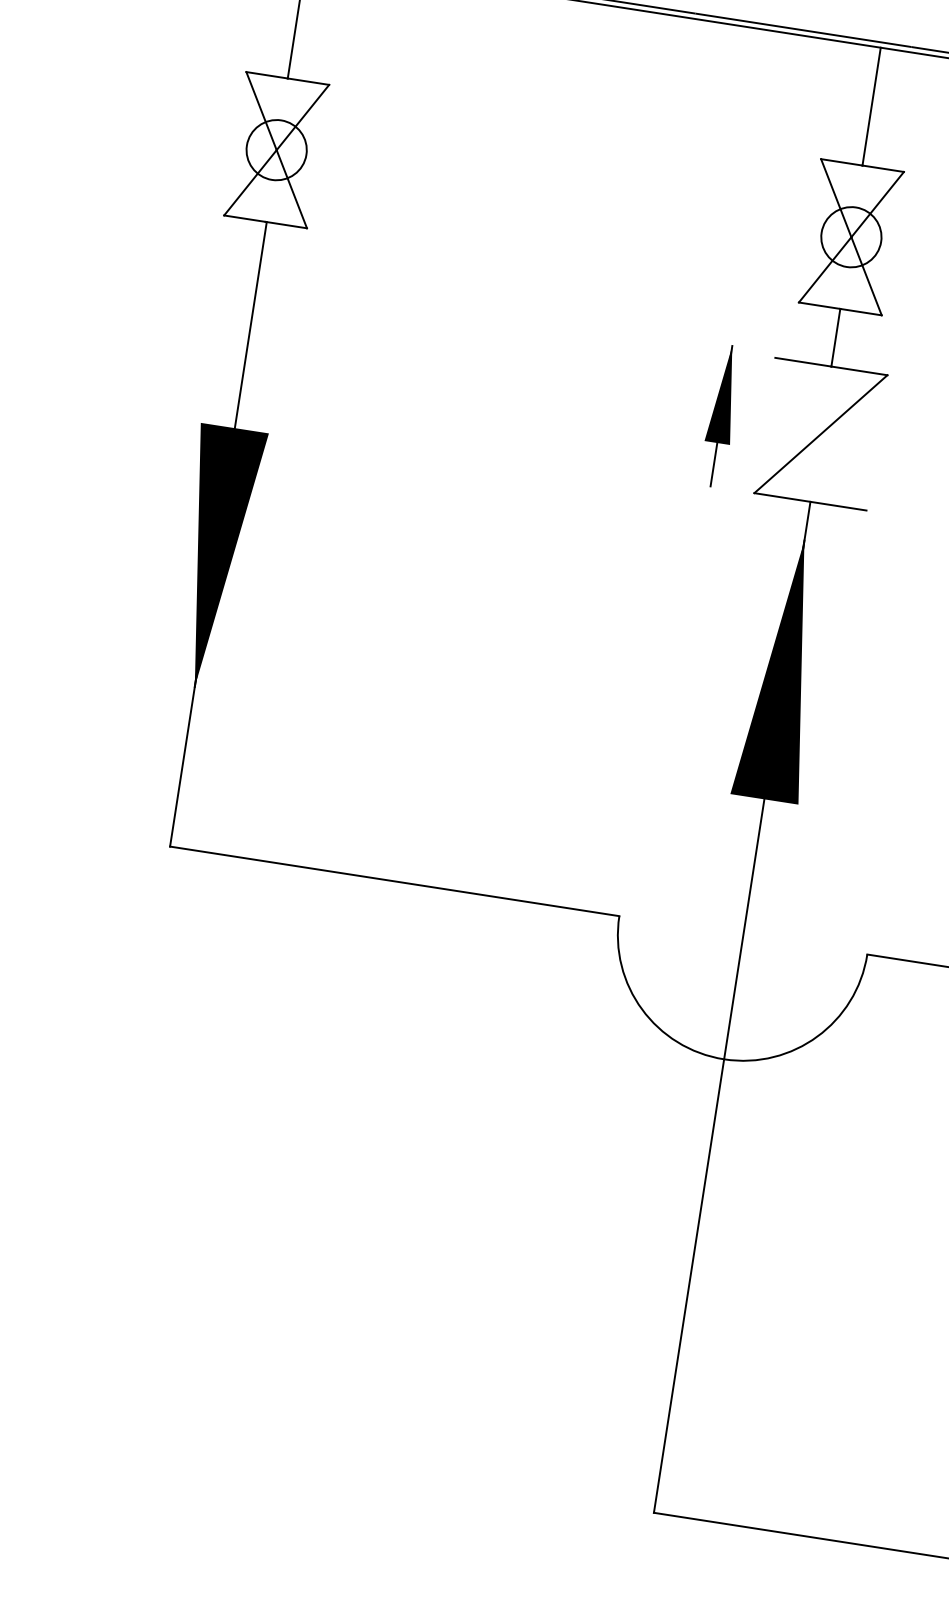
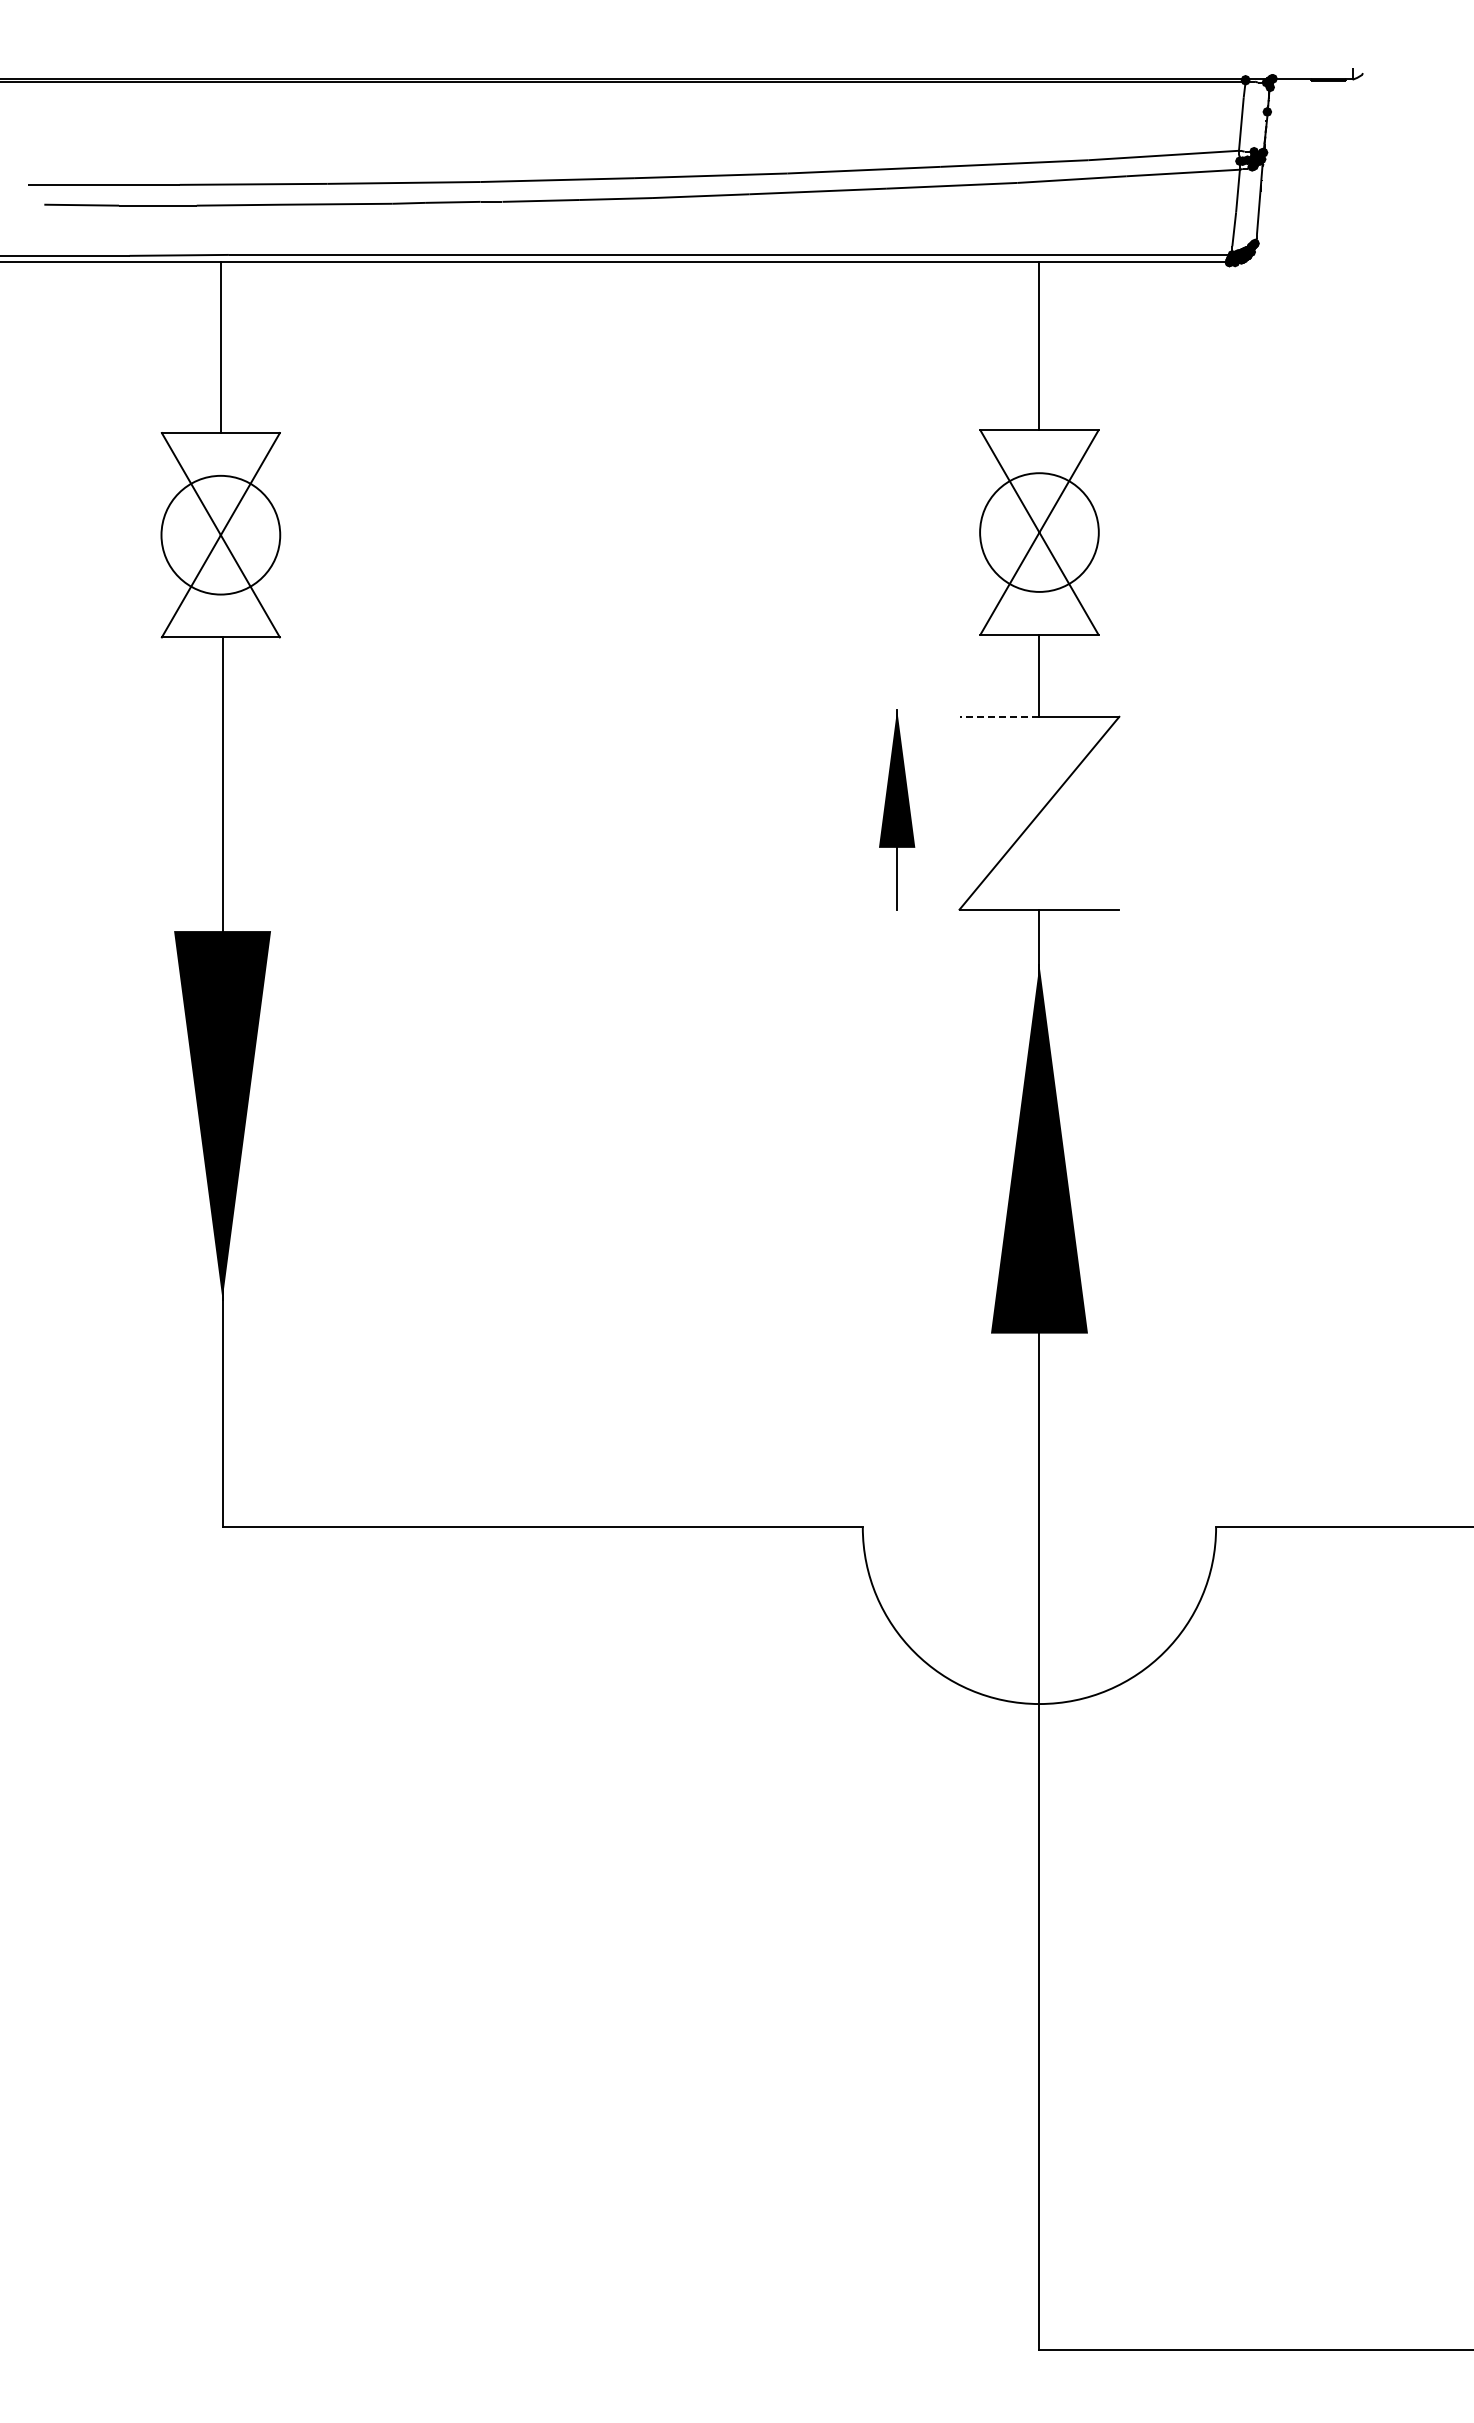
circle: (276, 149) -> (220, 534), size x1.4
circle: (851, 237) -> (1039, 532), size x1.4
line: (803, 361) -> (999, 716), solid -> dashed

